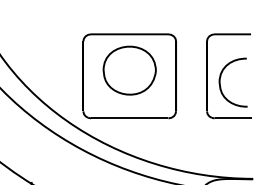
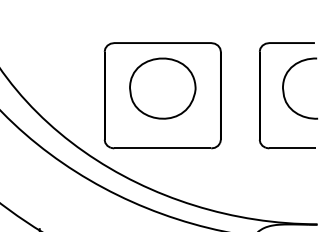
curve: (220, 82) -> (284, 88), moved

